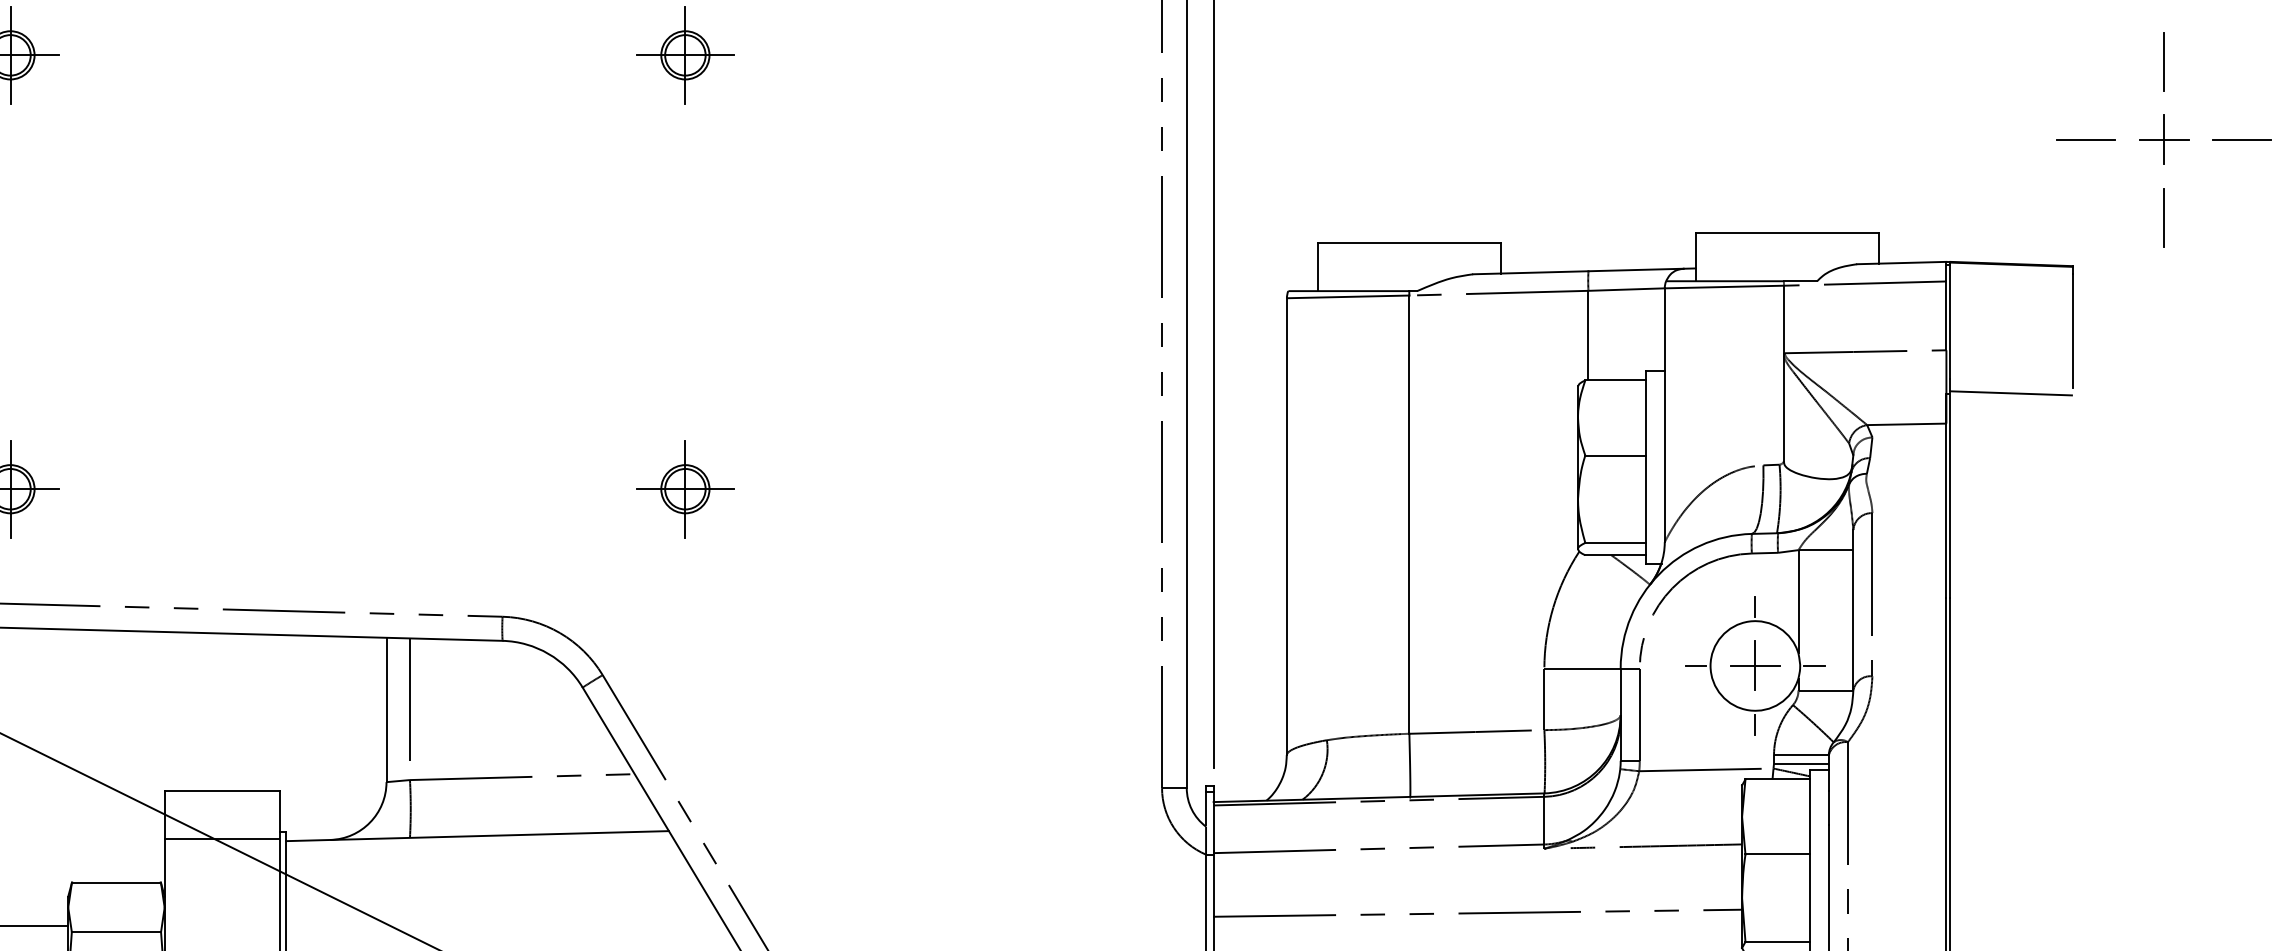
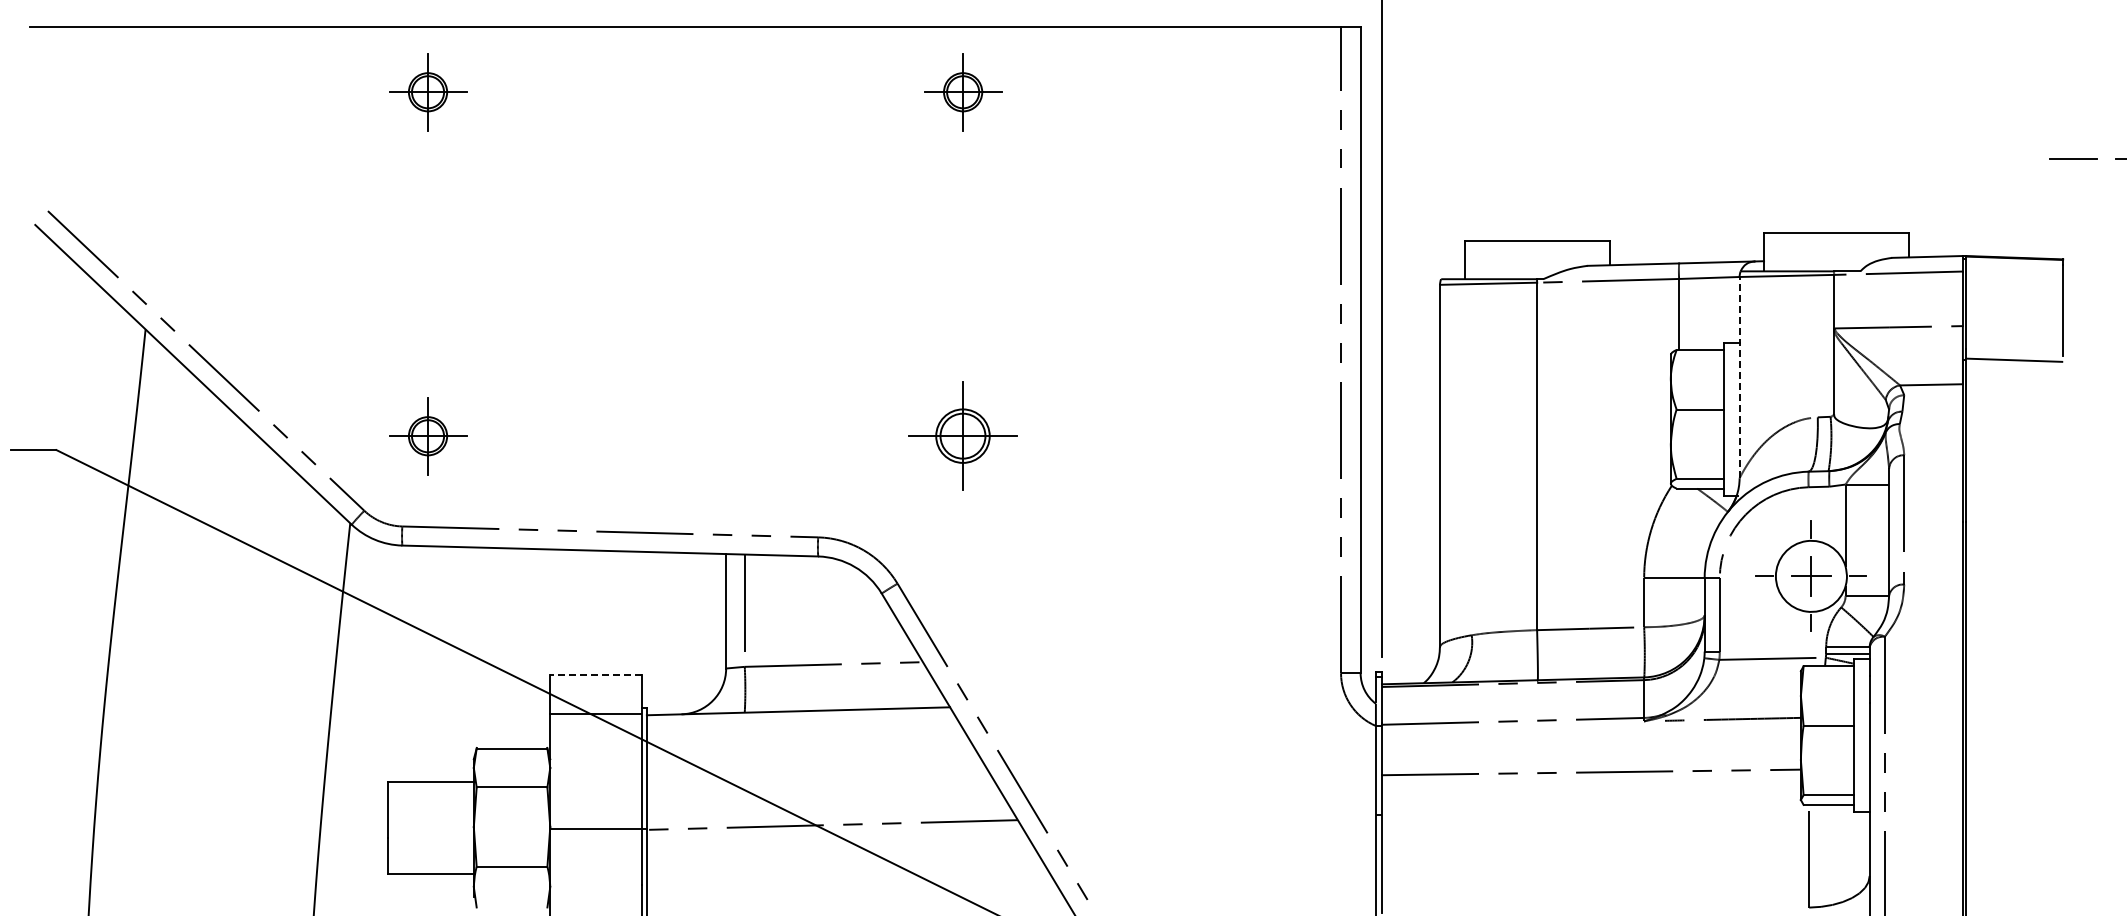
line: (1664, 415) -> (1739, 377), solid -> dashed
part: (685, 489) -> (963, 436), size x1.4
line: (222, 790) -> (596, 675), solid -> dashed

